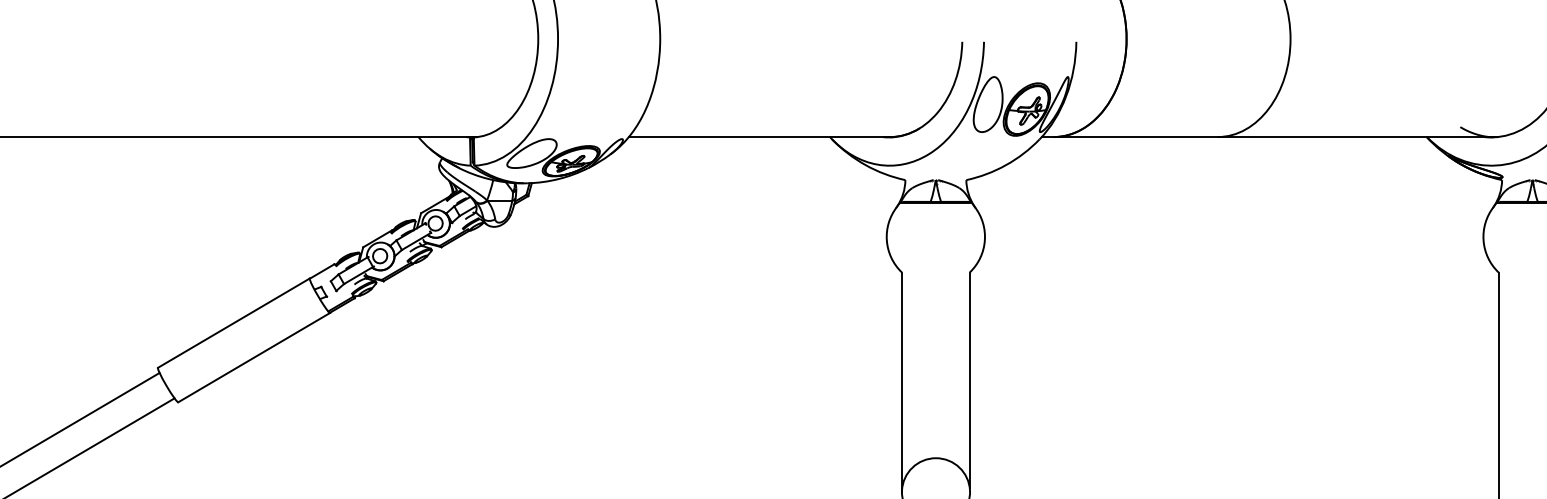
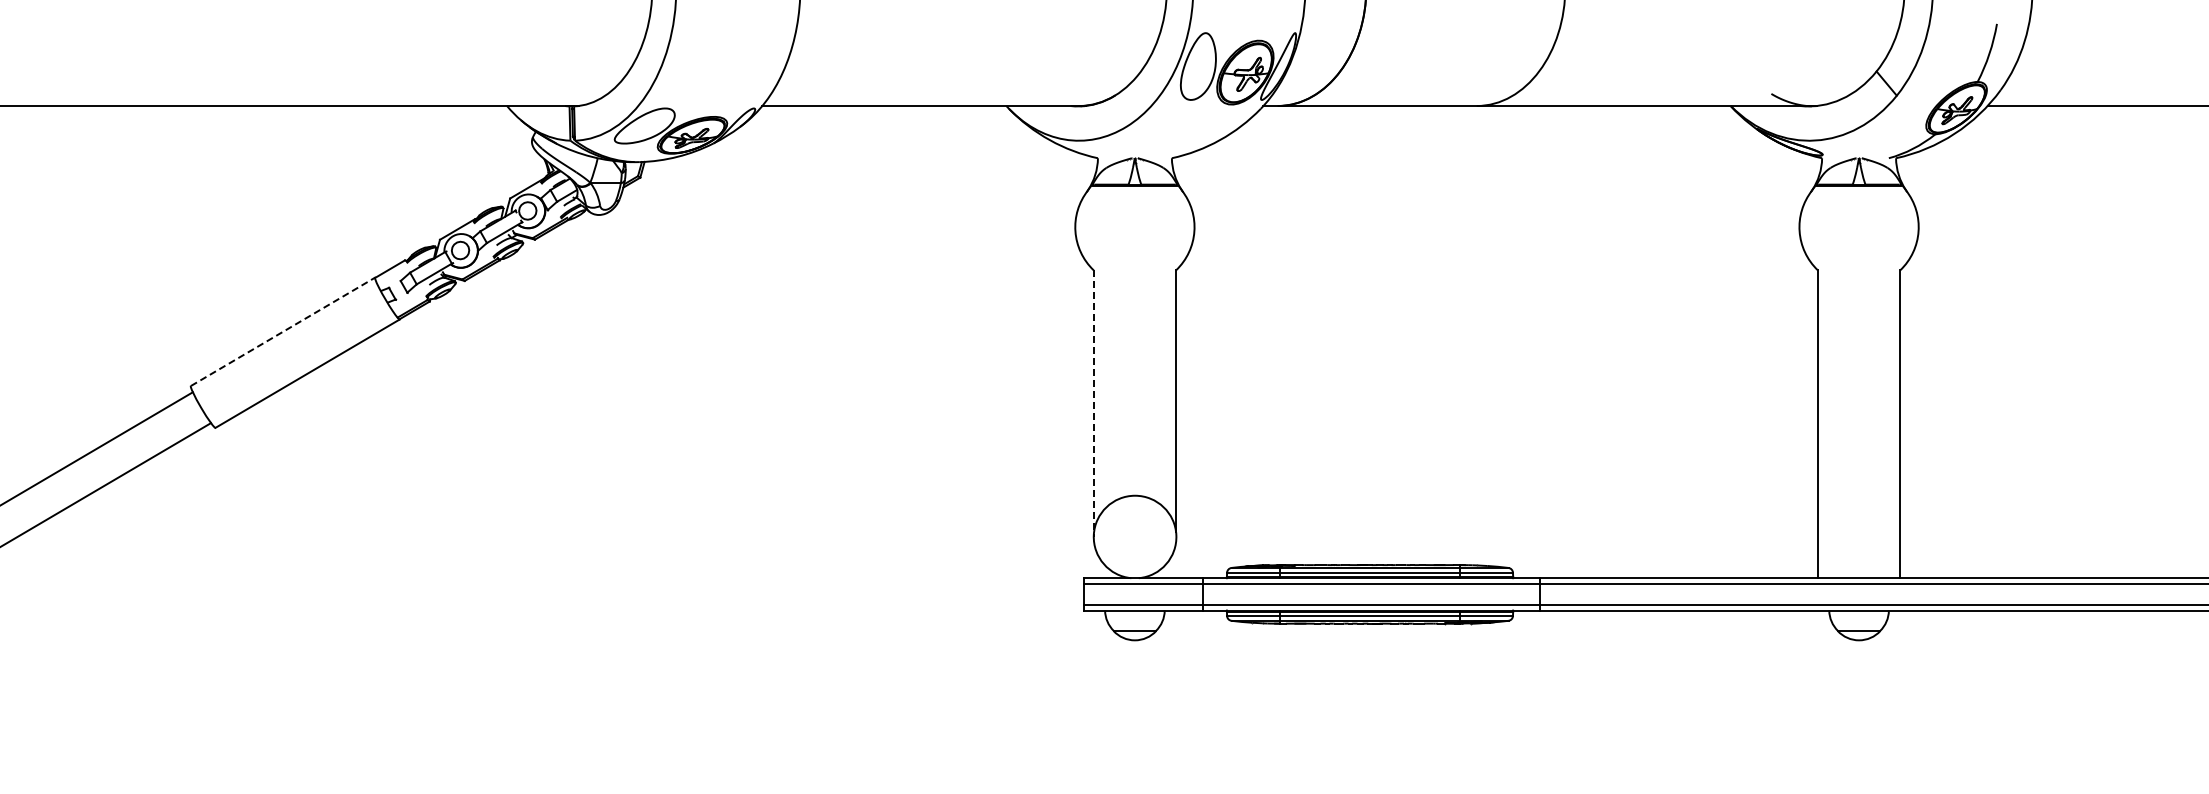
line: (234, 322) -> (283, 331), solid -> dashed
line: (901, 383) -> (1093, 404), solid -> dashed

